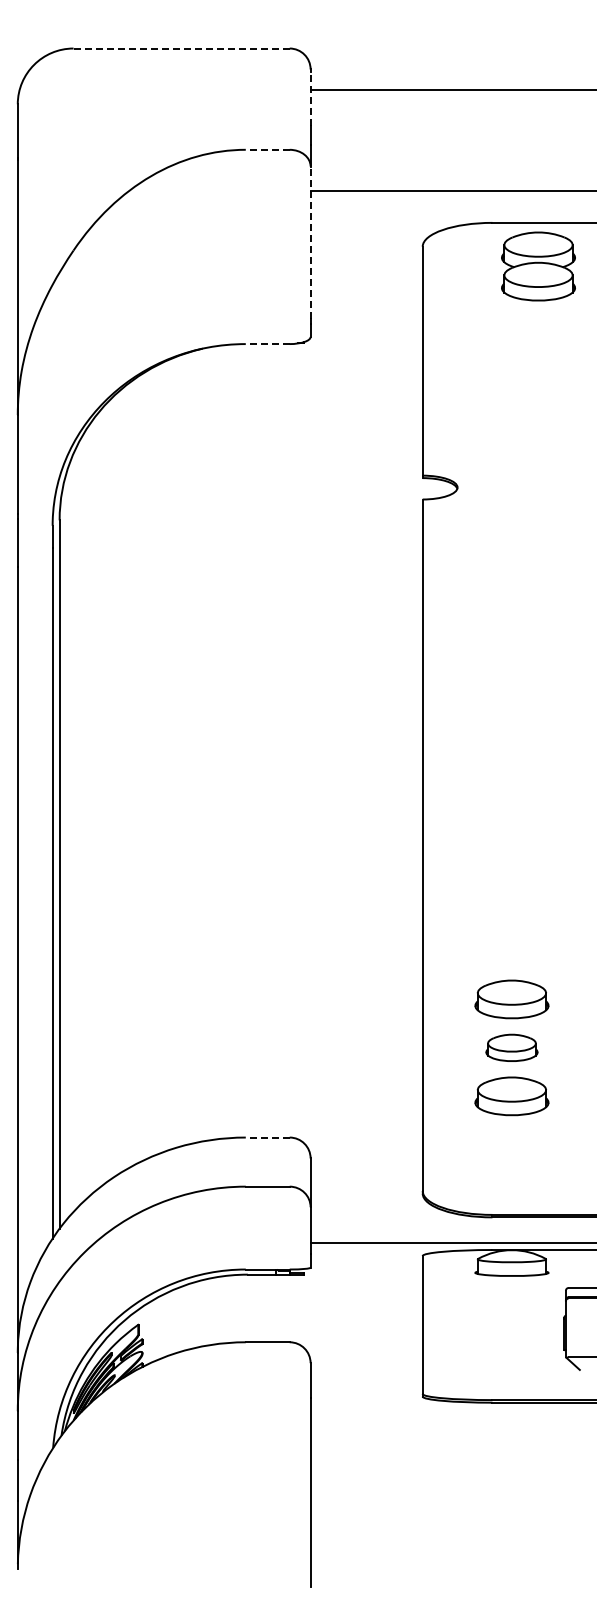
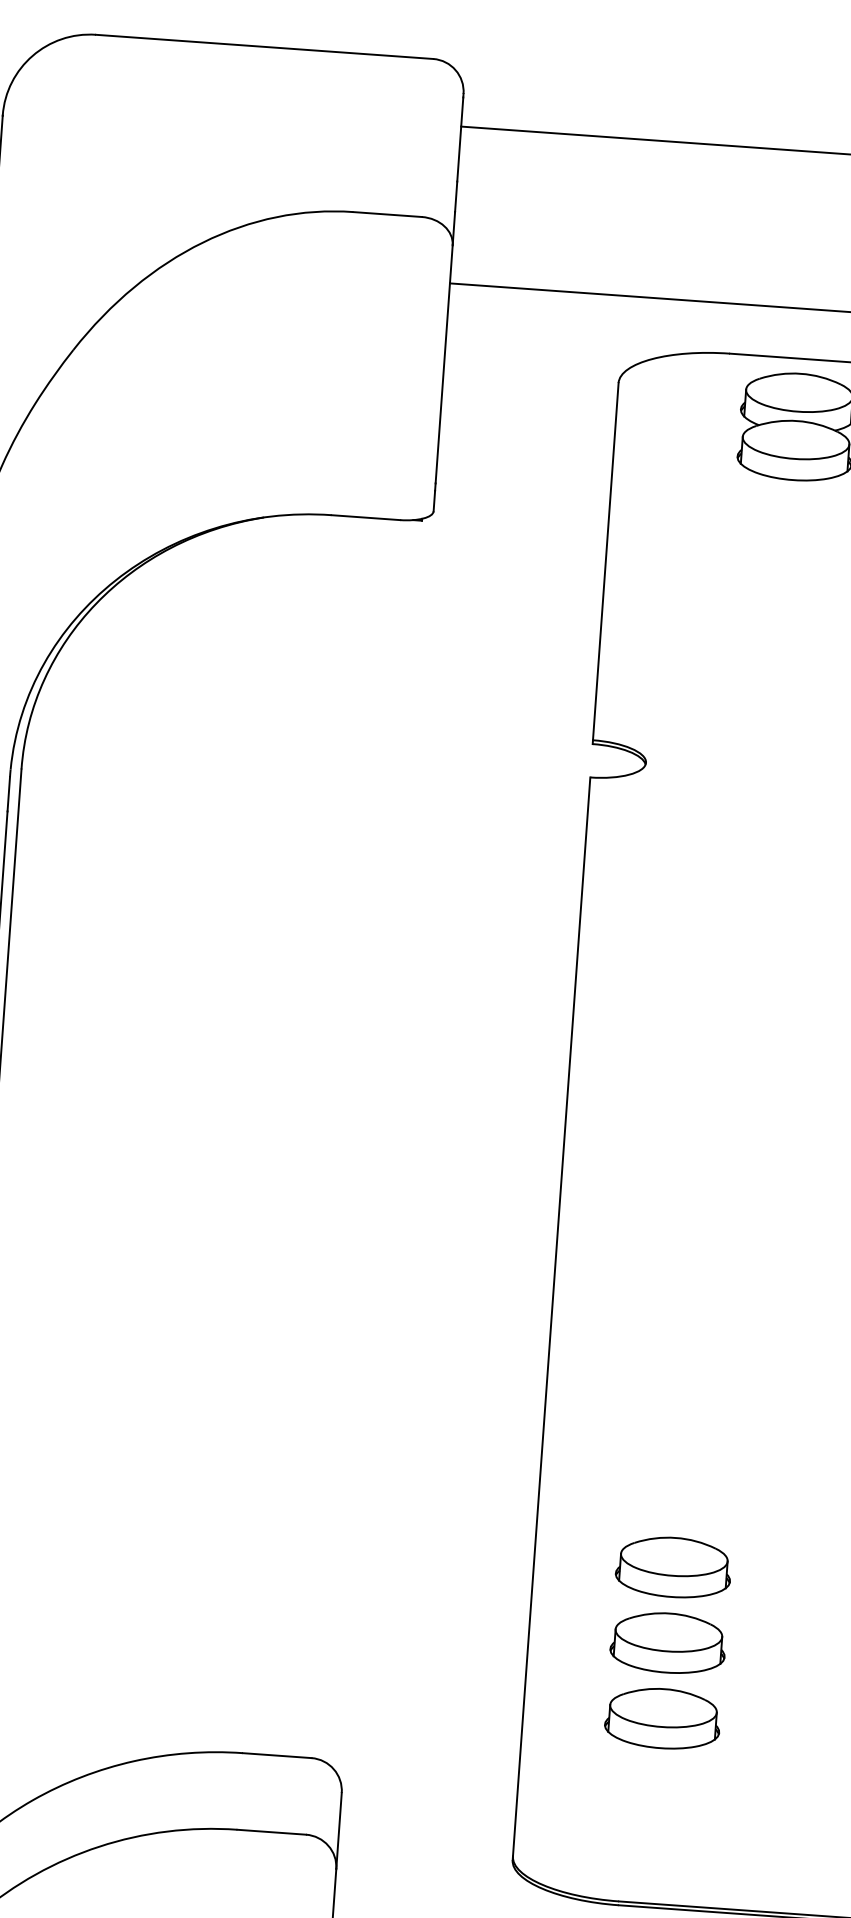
line: (181, 48) -> (264, 46), dashed -> solid
line: (310, 98) -> (460, 139), dashed -> solid
line: (267, 149) -> (387, 214), dashed -> solid
line: (310, 242) -> (443, 363), dashed -> solid
line: (267, 344) -> (365, 518), dashed -> solid
part: (511, 1047) -> (667, 1642), size x1.43
line: (267, 1137) -> (276, 1755), dashed -> solid

